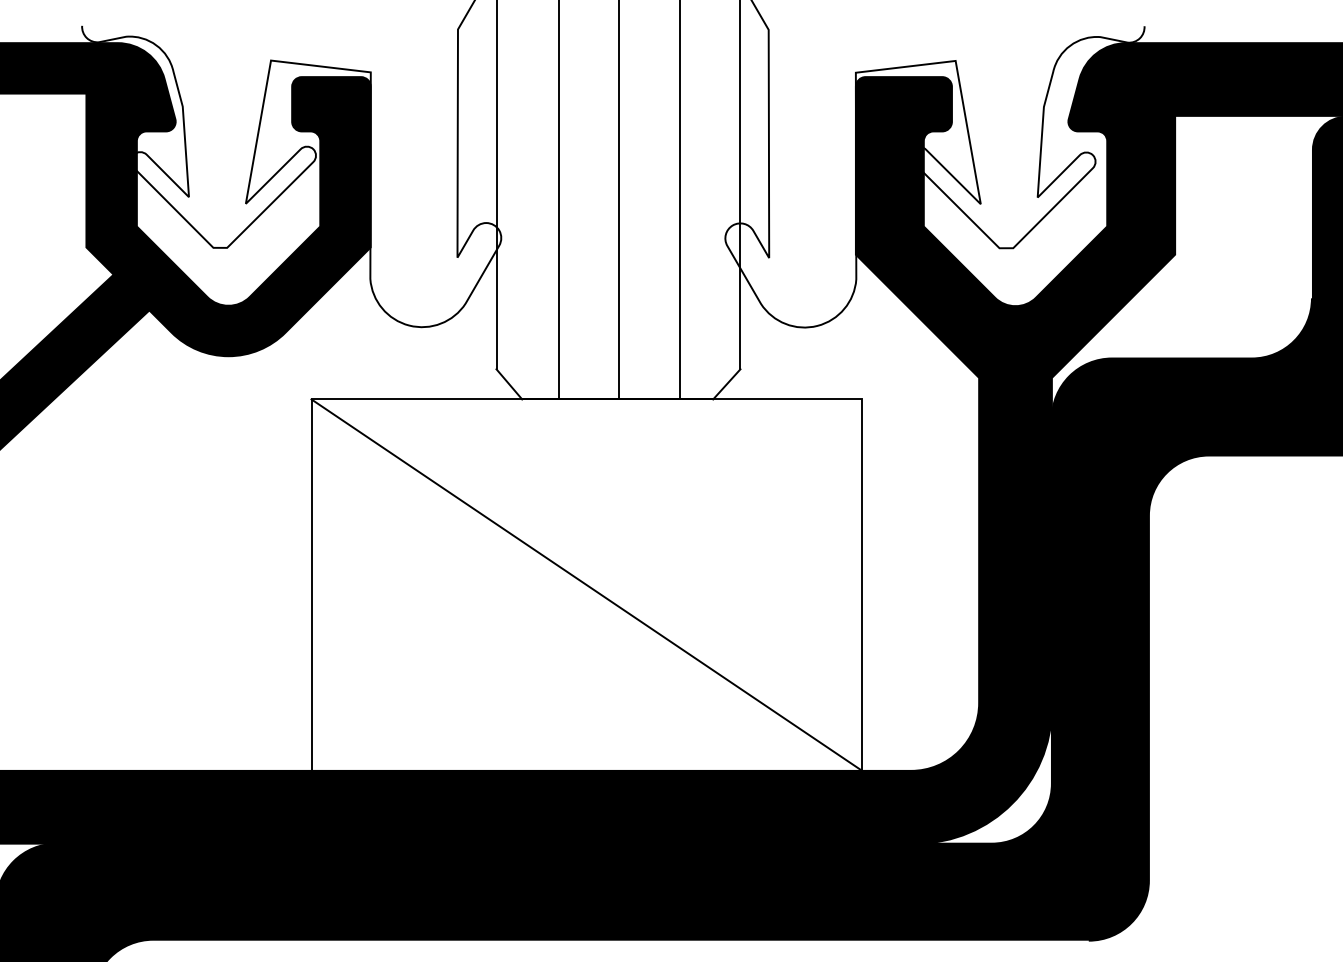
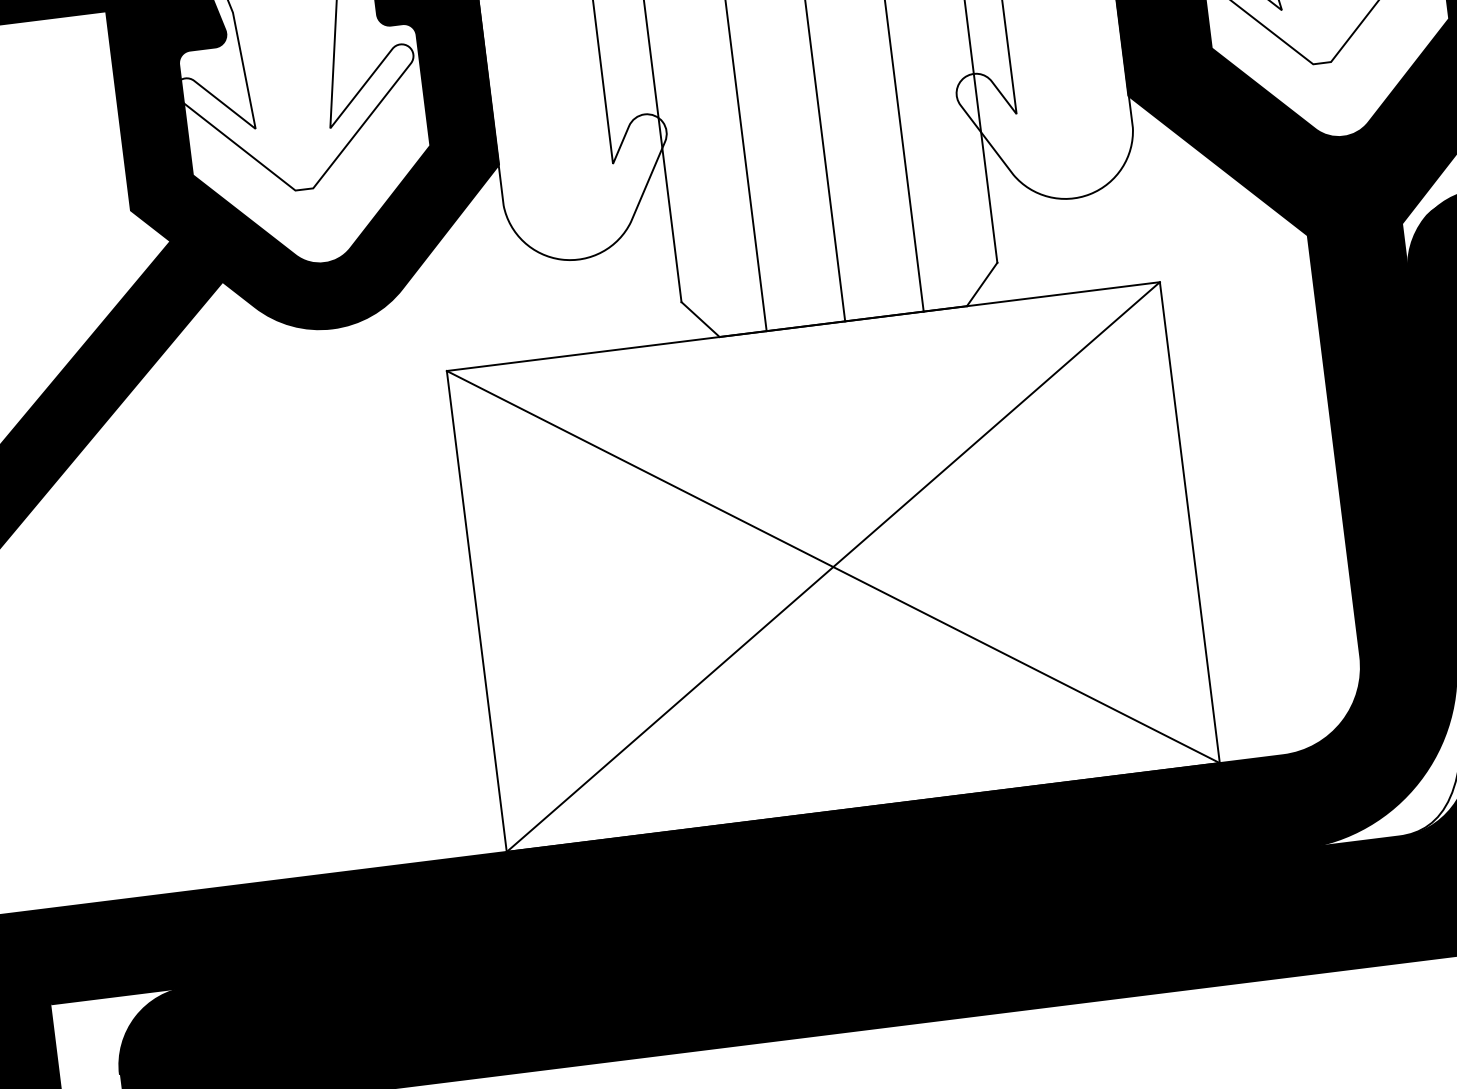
line: (586, 584) -> (832, 566), added

